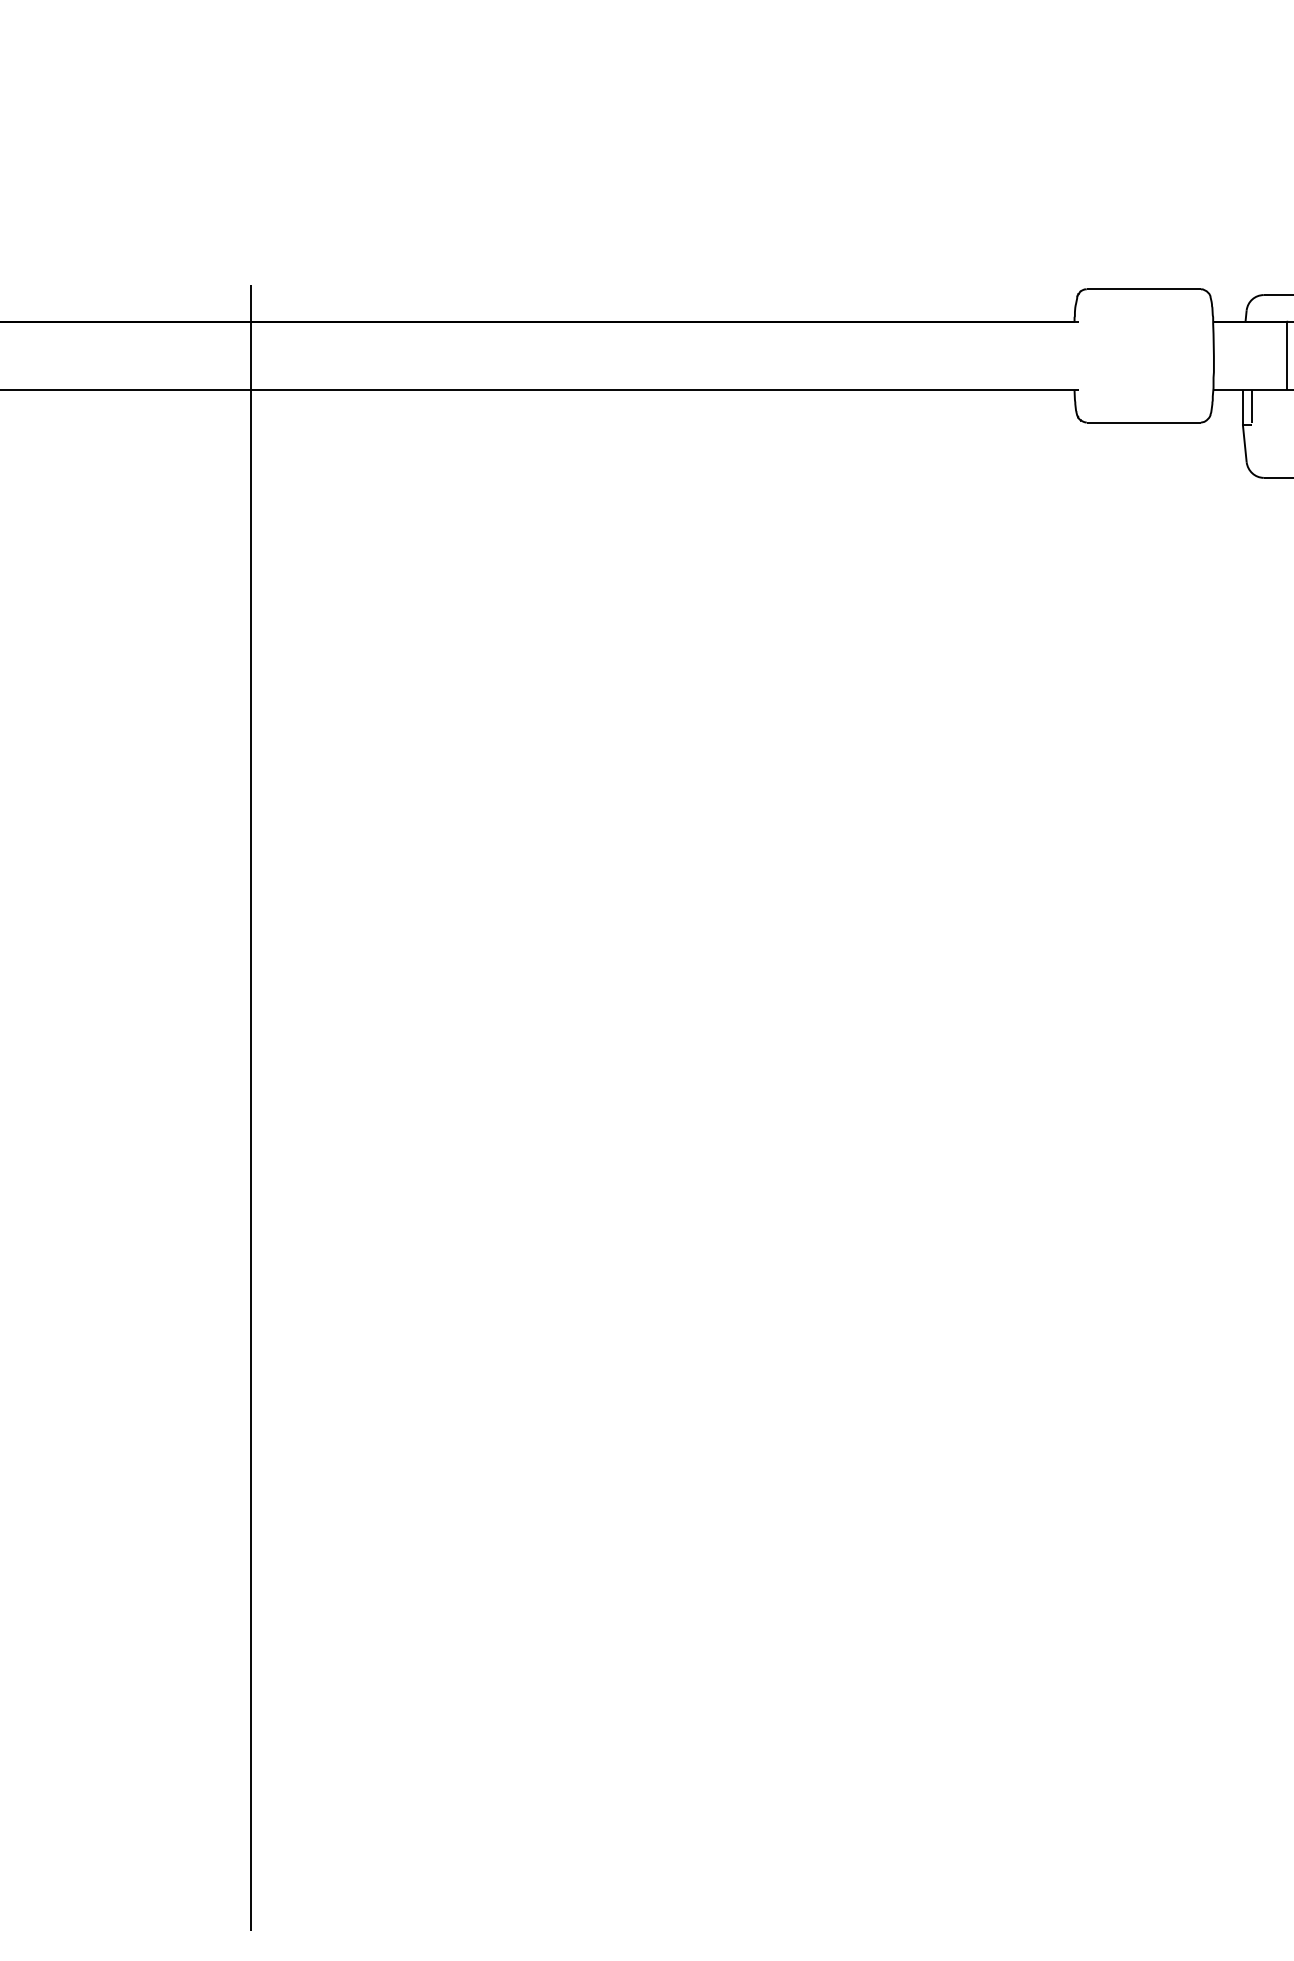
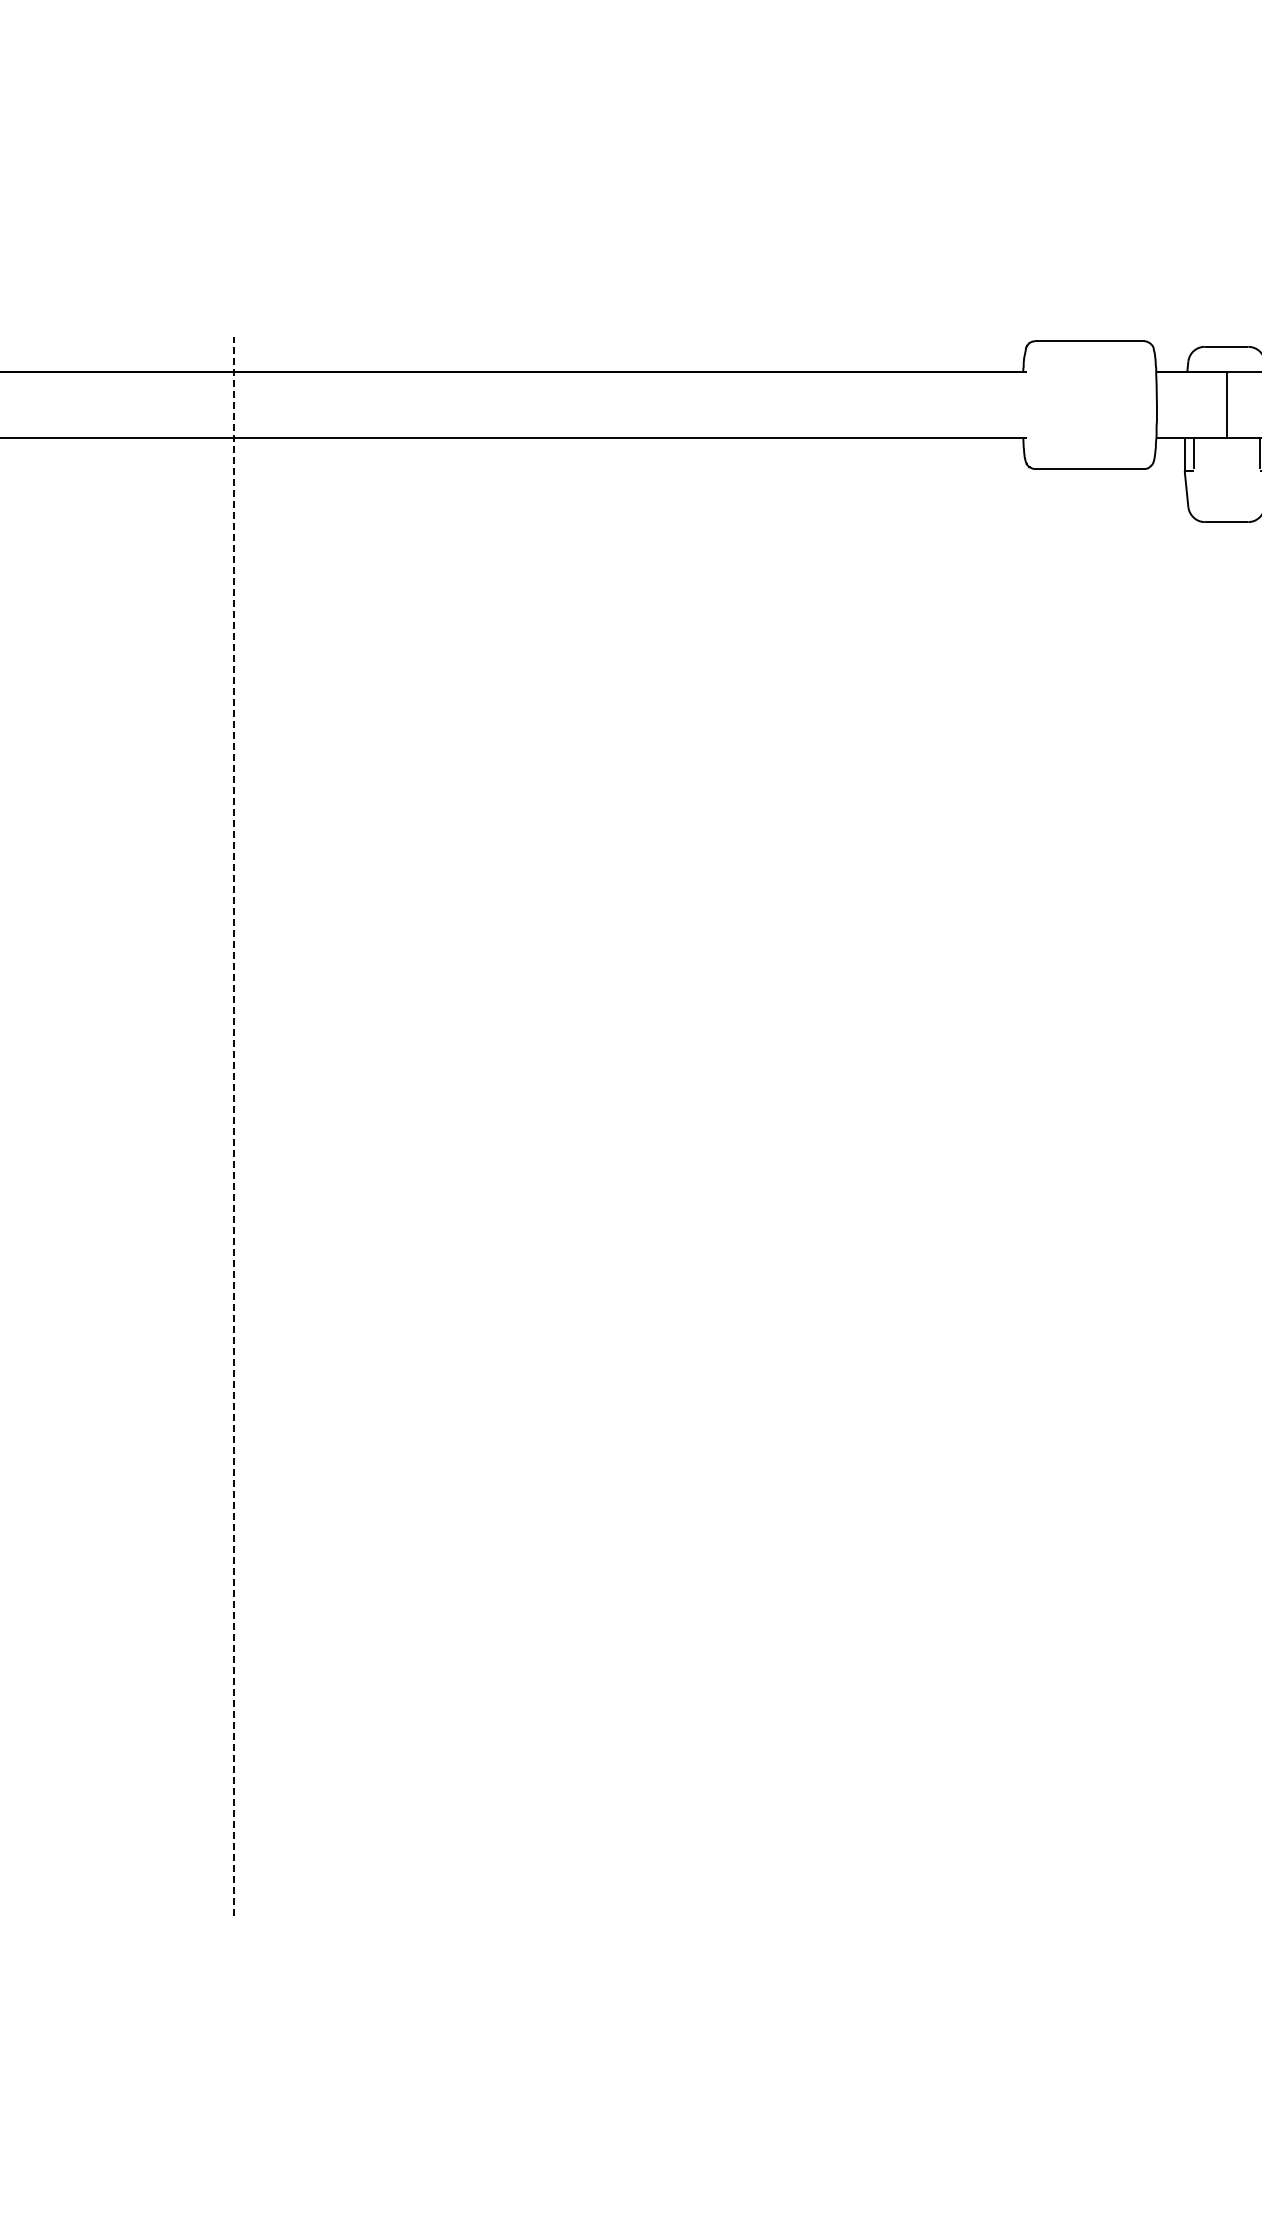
line: (250, 1108) -> (233, 1126), solid -> dashed

